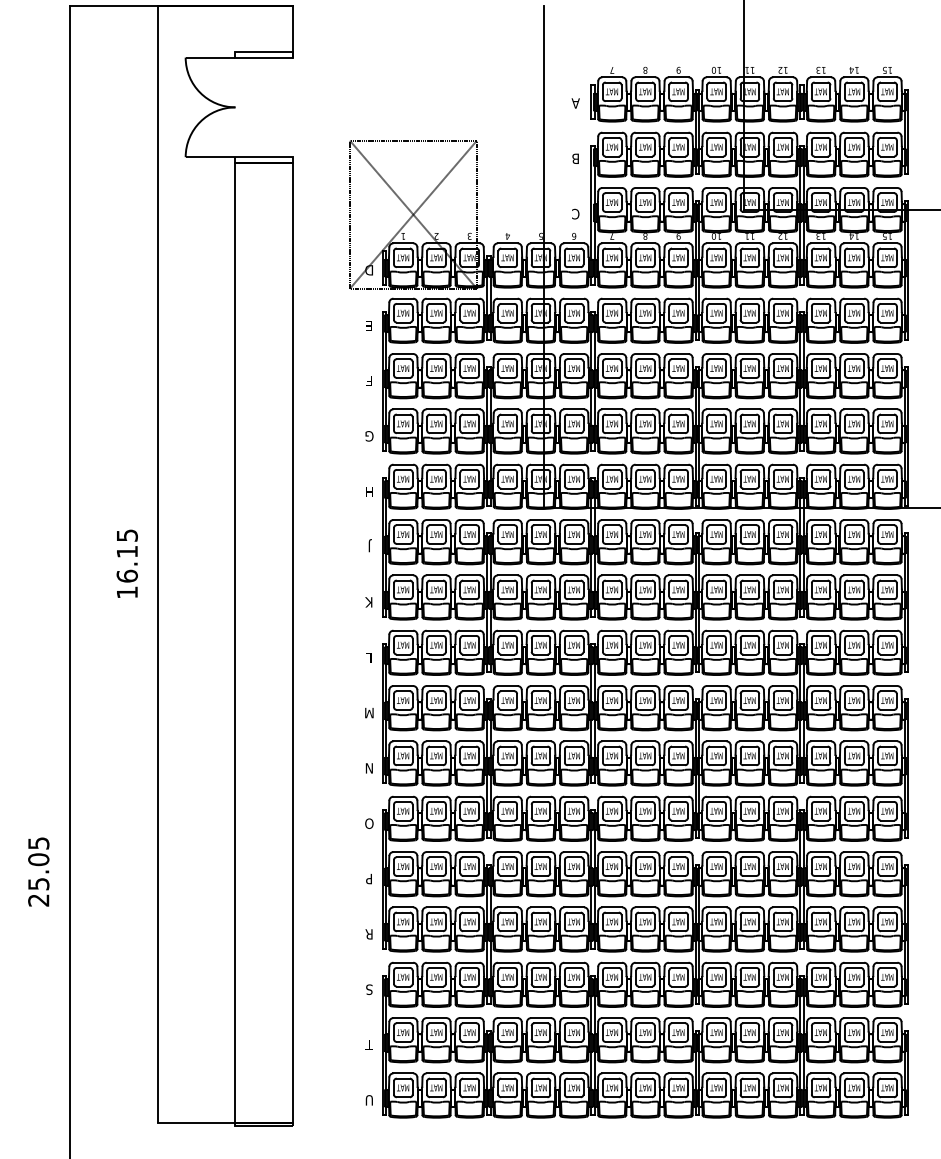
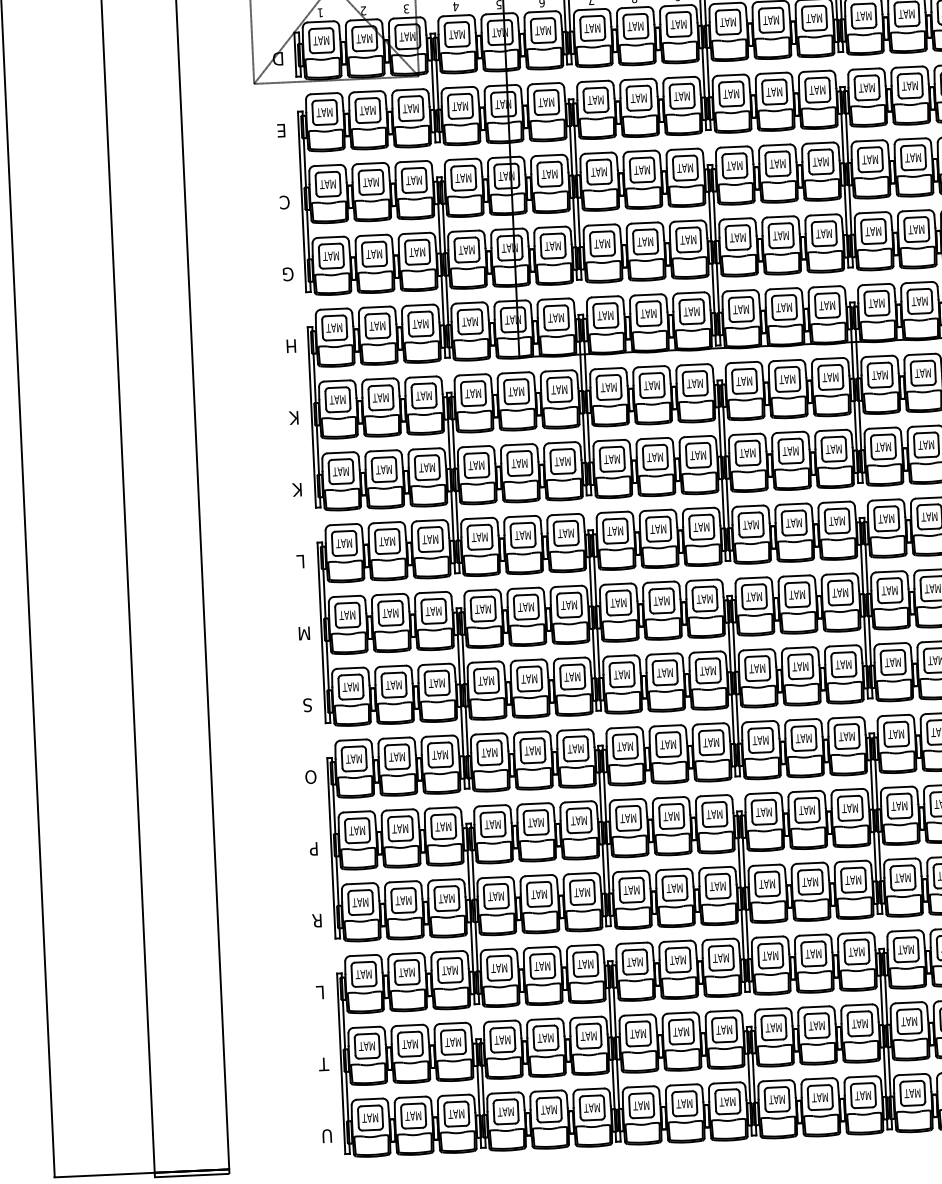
text: (369, 380) -> (284, 201), F -> C
text: (368, 545) -> (293, 416), J -> K
text: (368, 768) -> (306, 705), N -> S
text: (369, 989) -> (320, 992), S -> L

